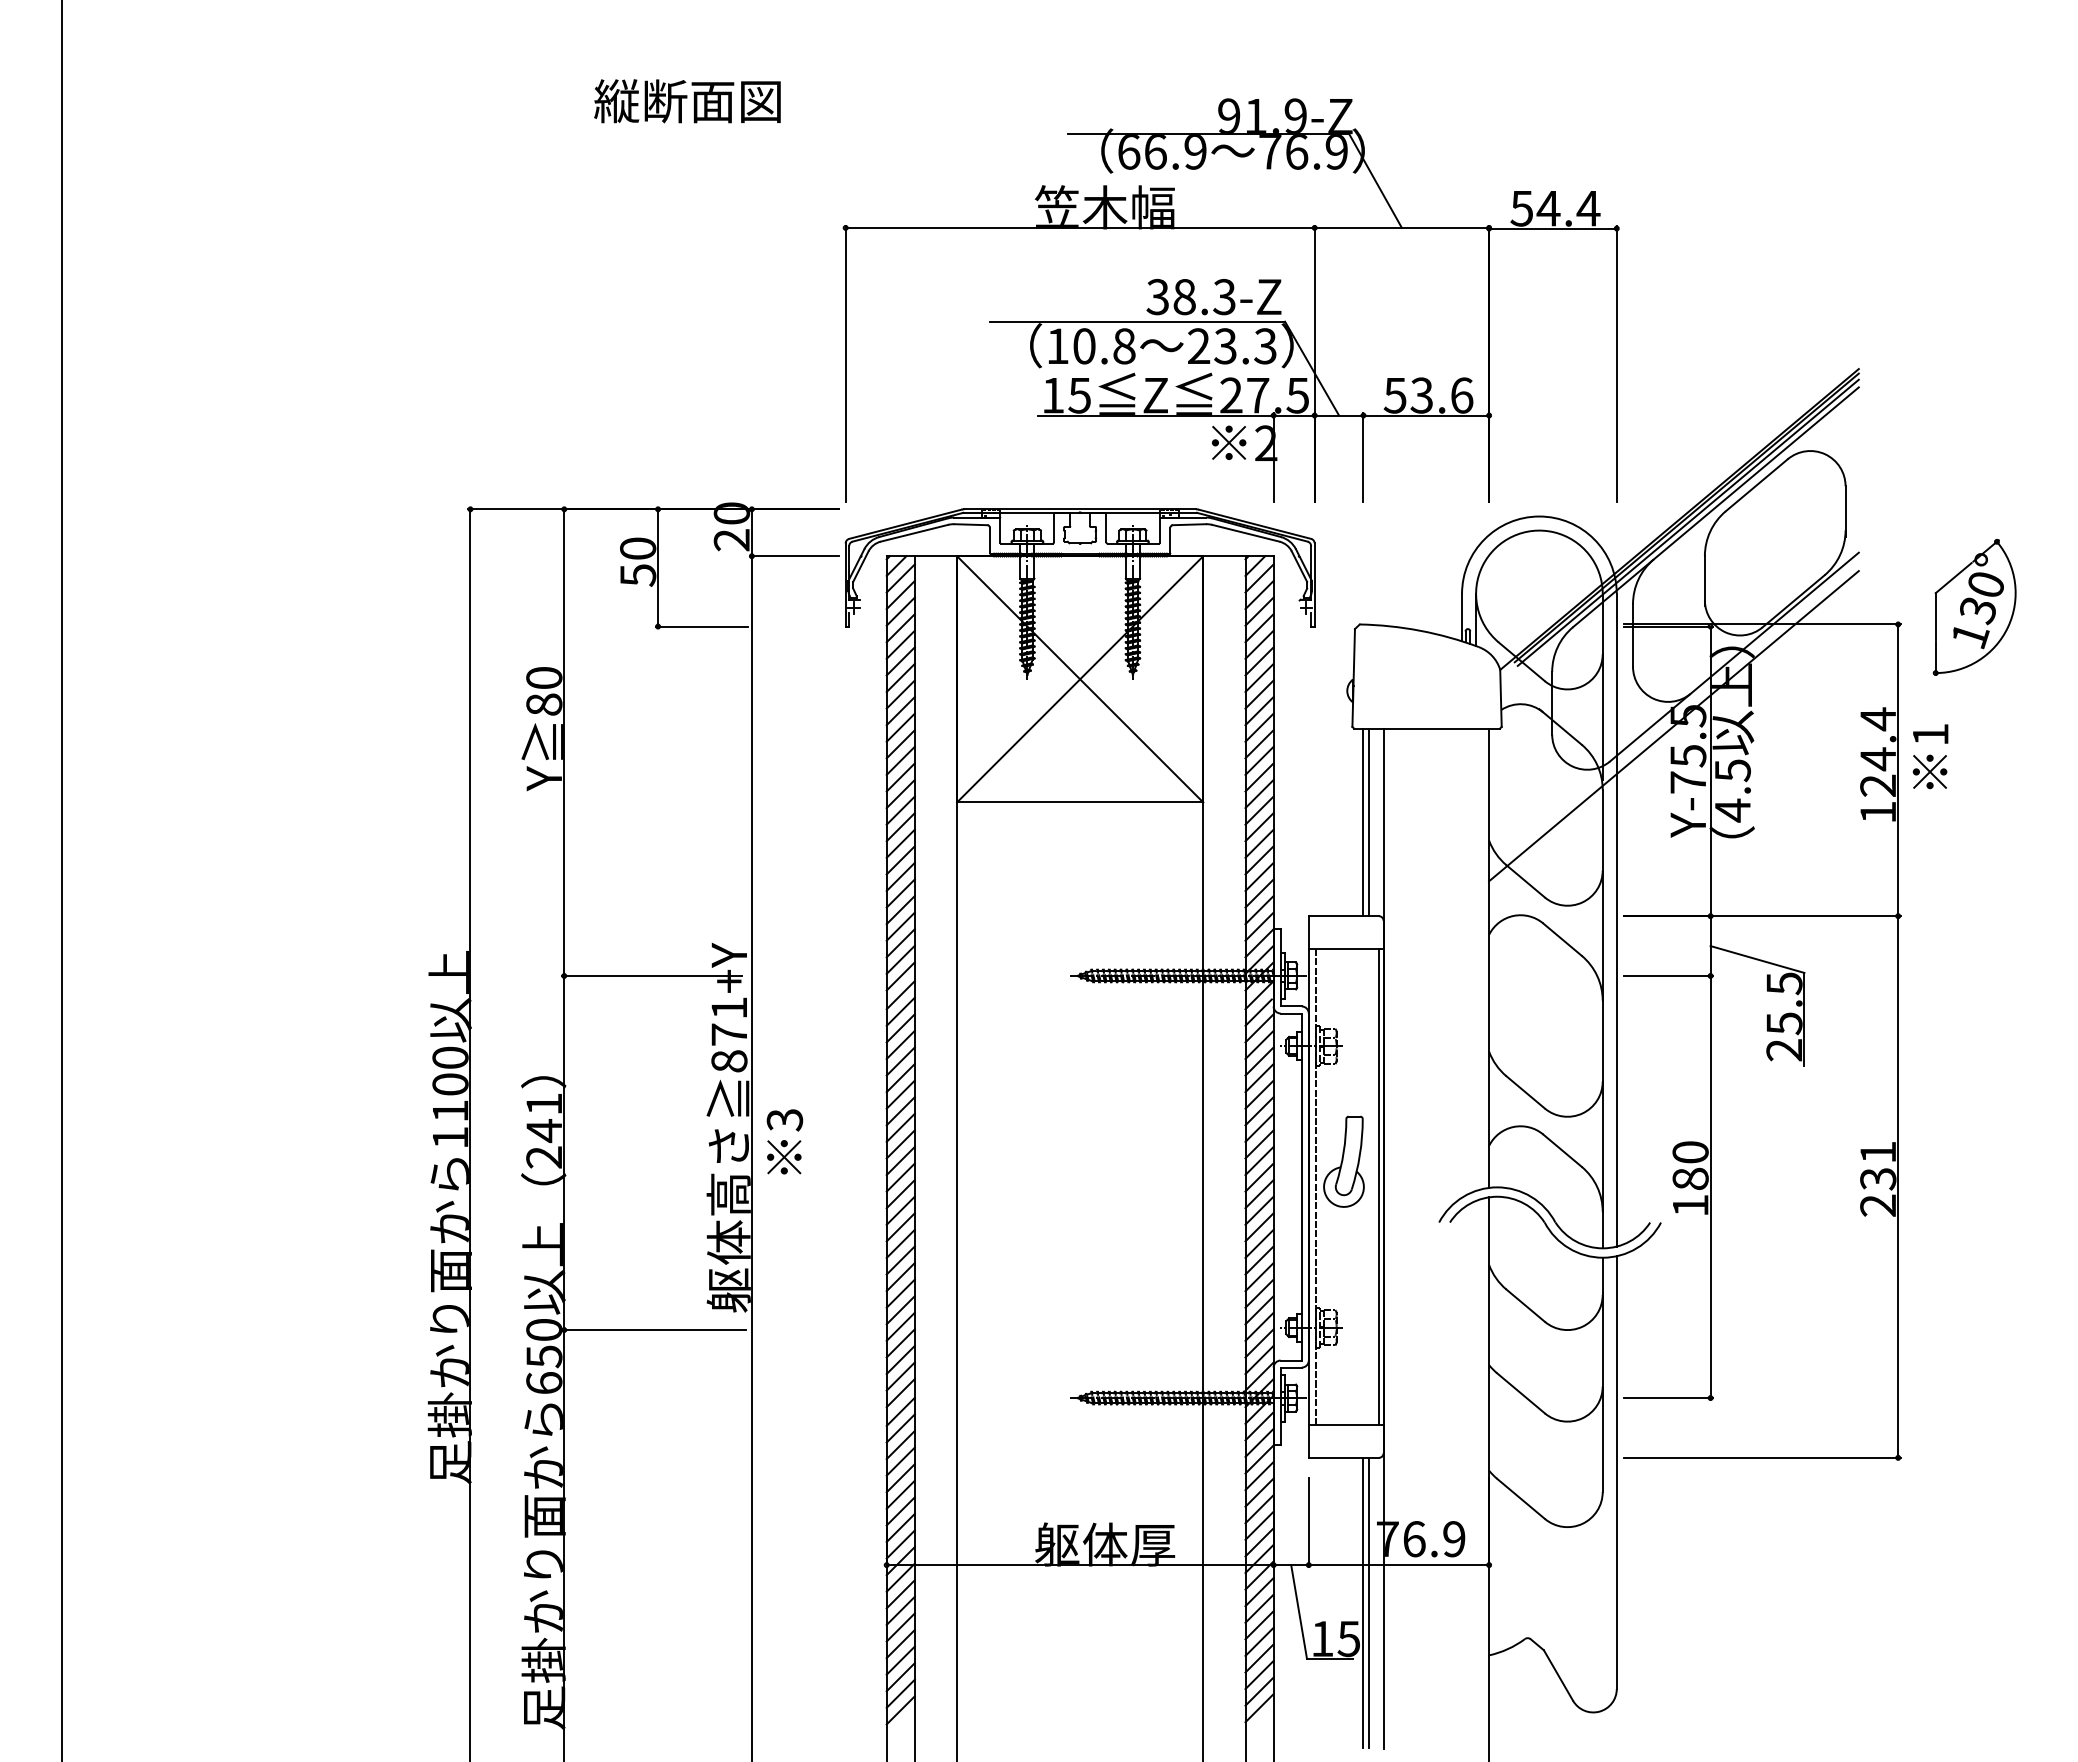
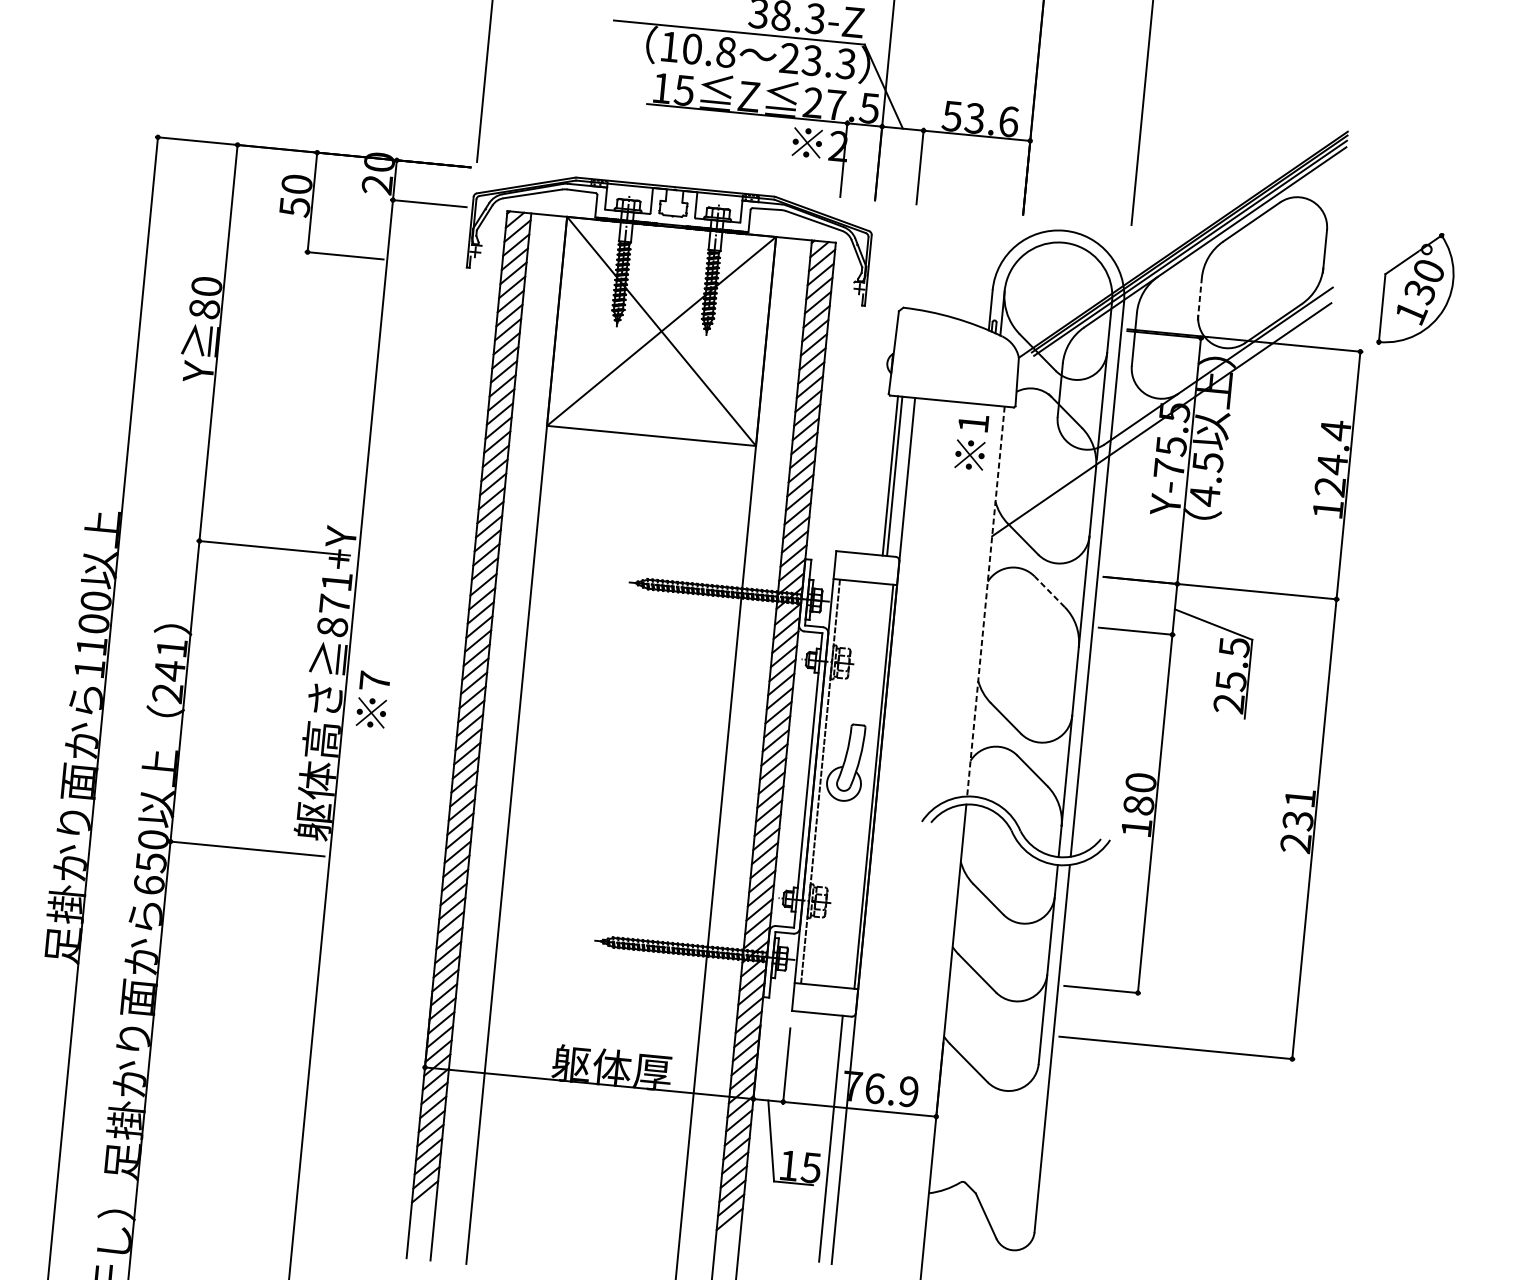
line: (1704, 580) -> (1199, 298), solid -> dashed
part: (1974, 607) -> (1417, 289), moved
text: (1930, 756) -> (971, 441), moved
line: (1562, 939) -> (1049, 591), solid -> dashed
line: (1489, 958) -> (986, 601), solid -> dashed
text: (784, 1119) -> (374, 680), 3 -> 7
line: (1363, 1602) -> (826, 1138), removed

